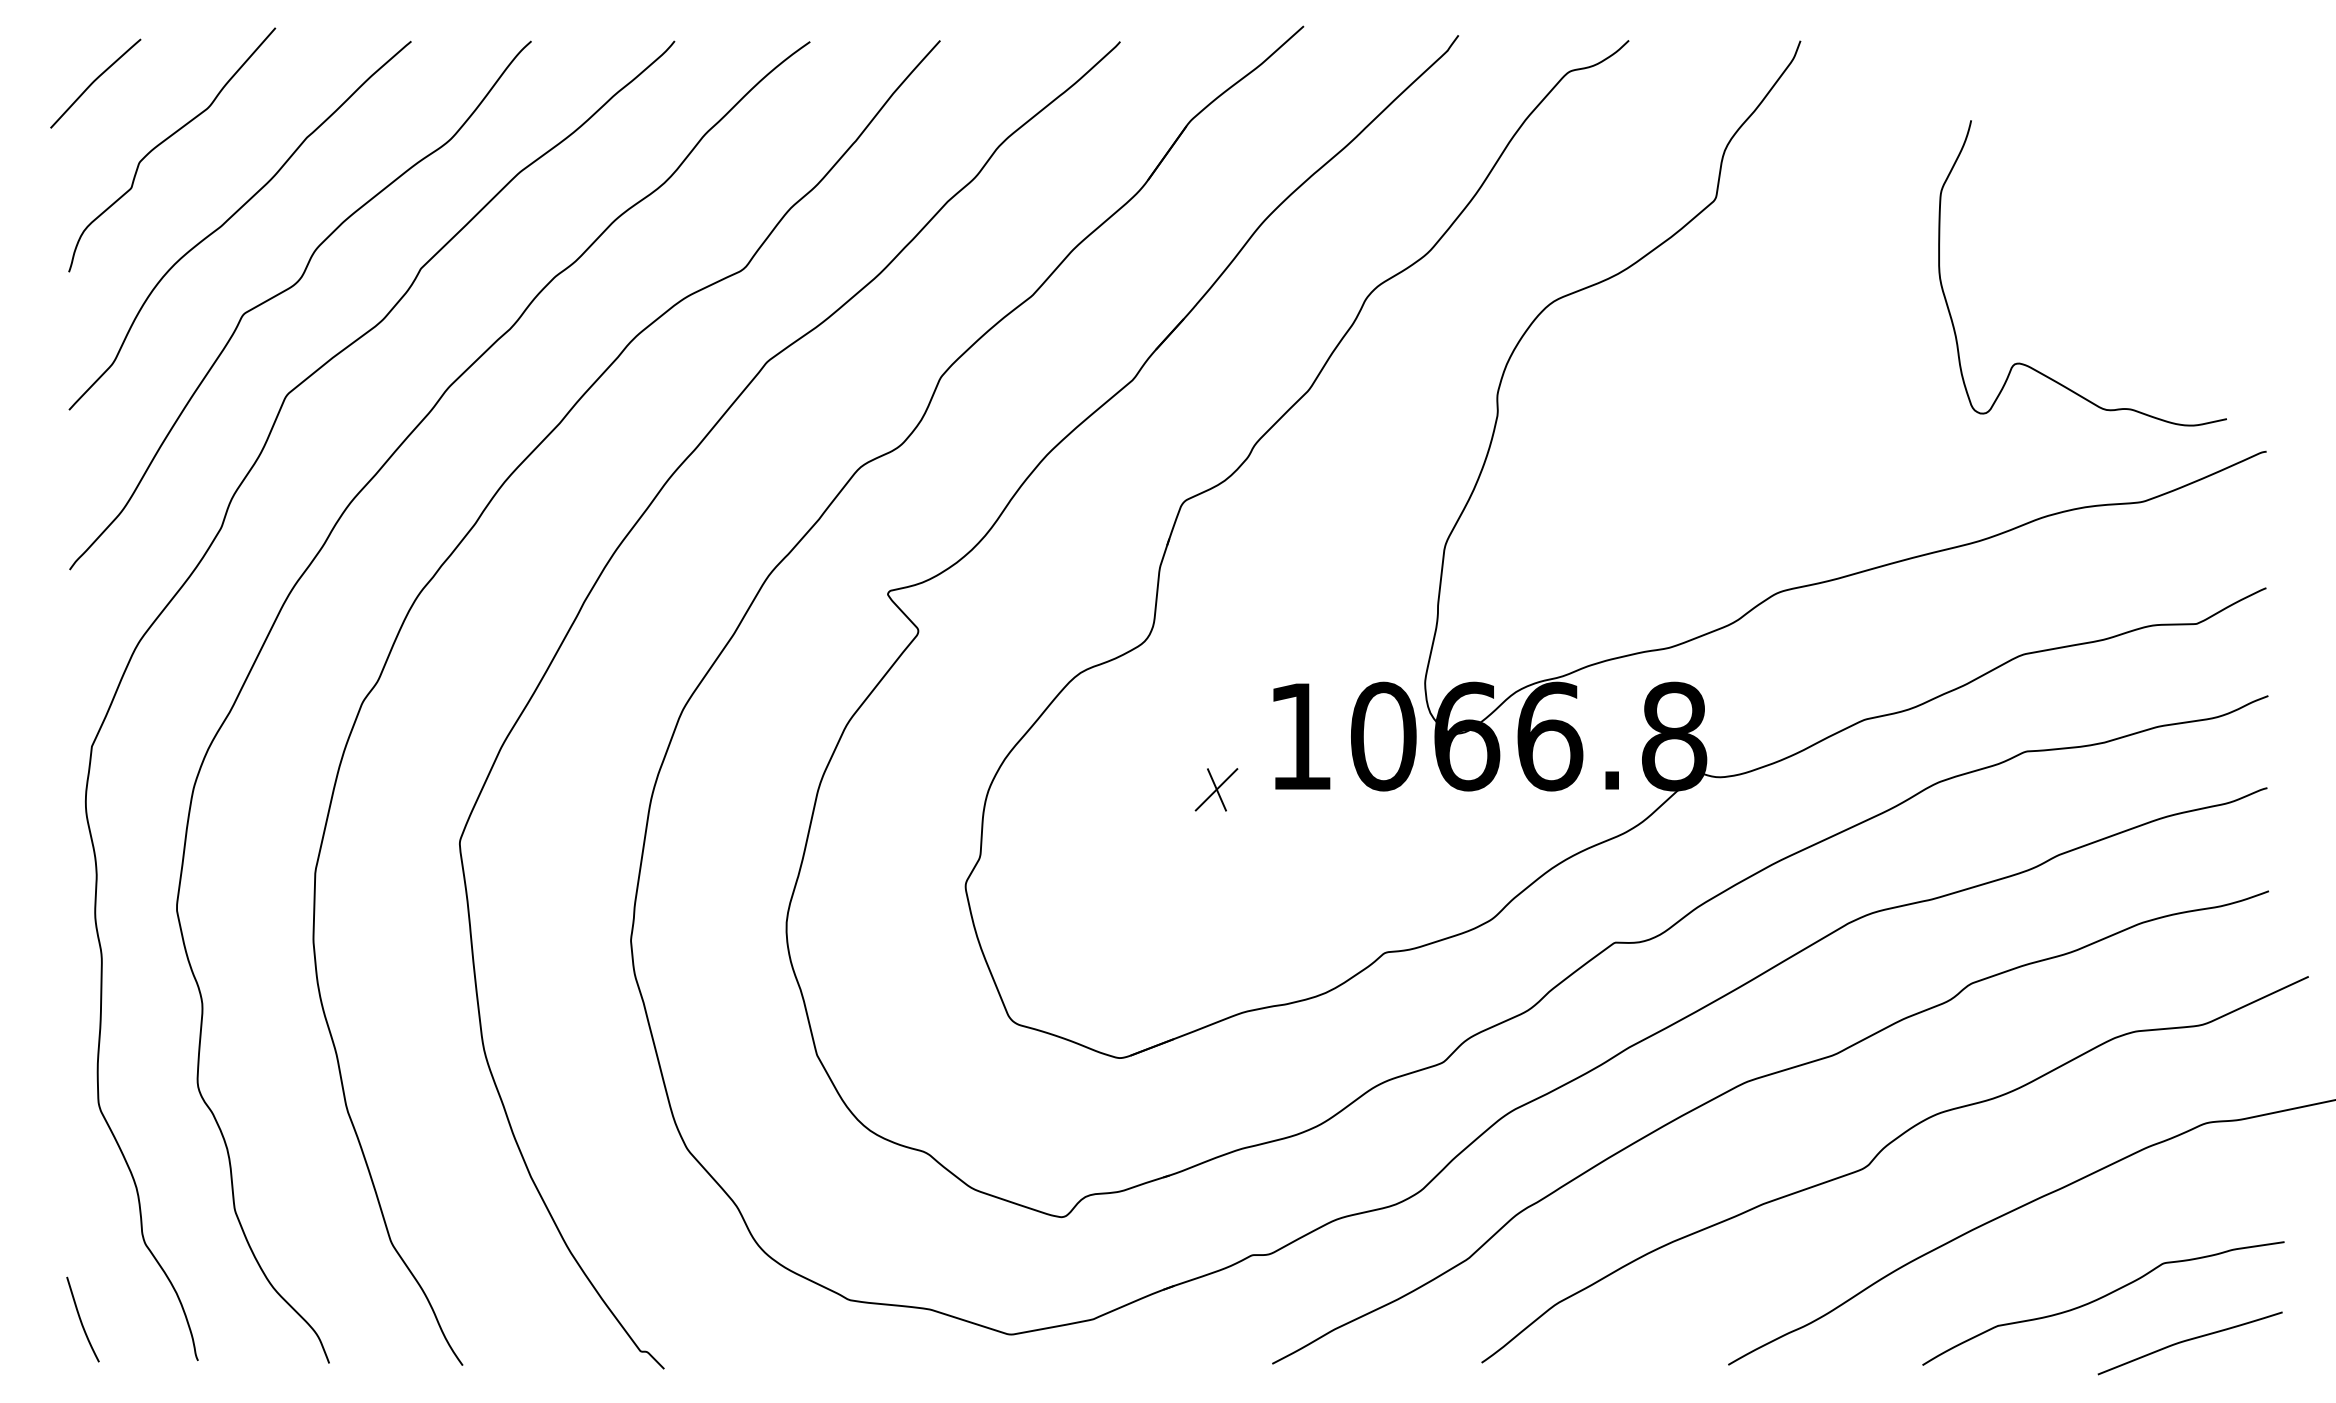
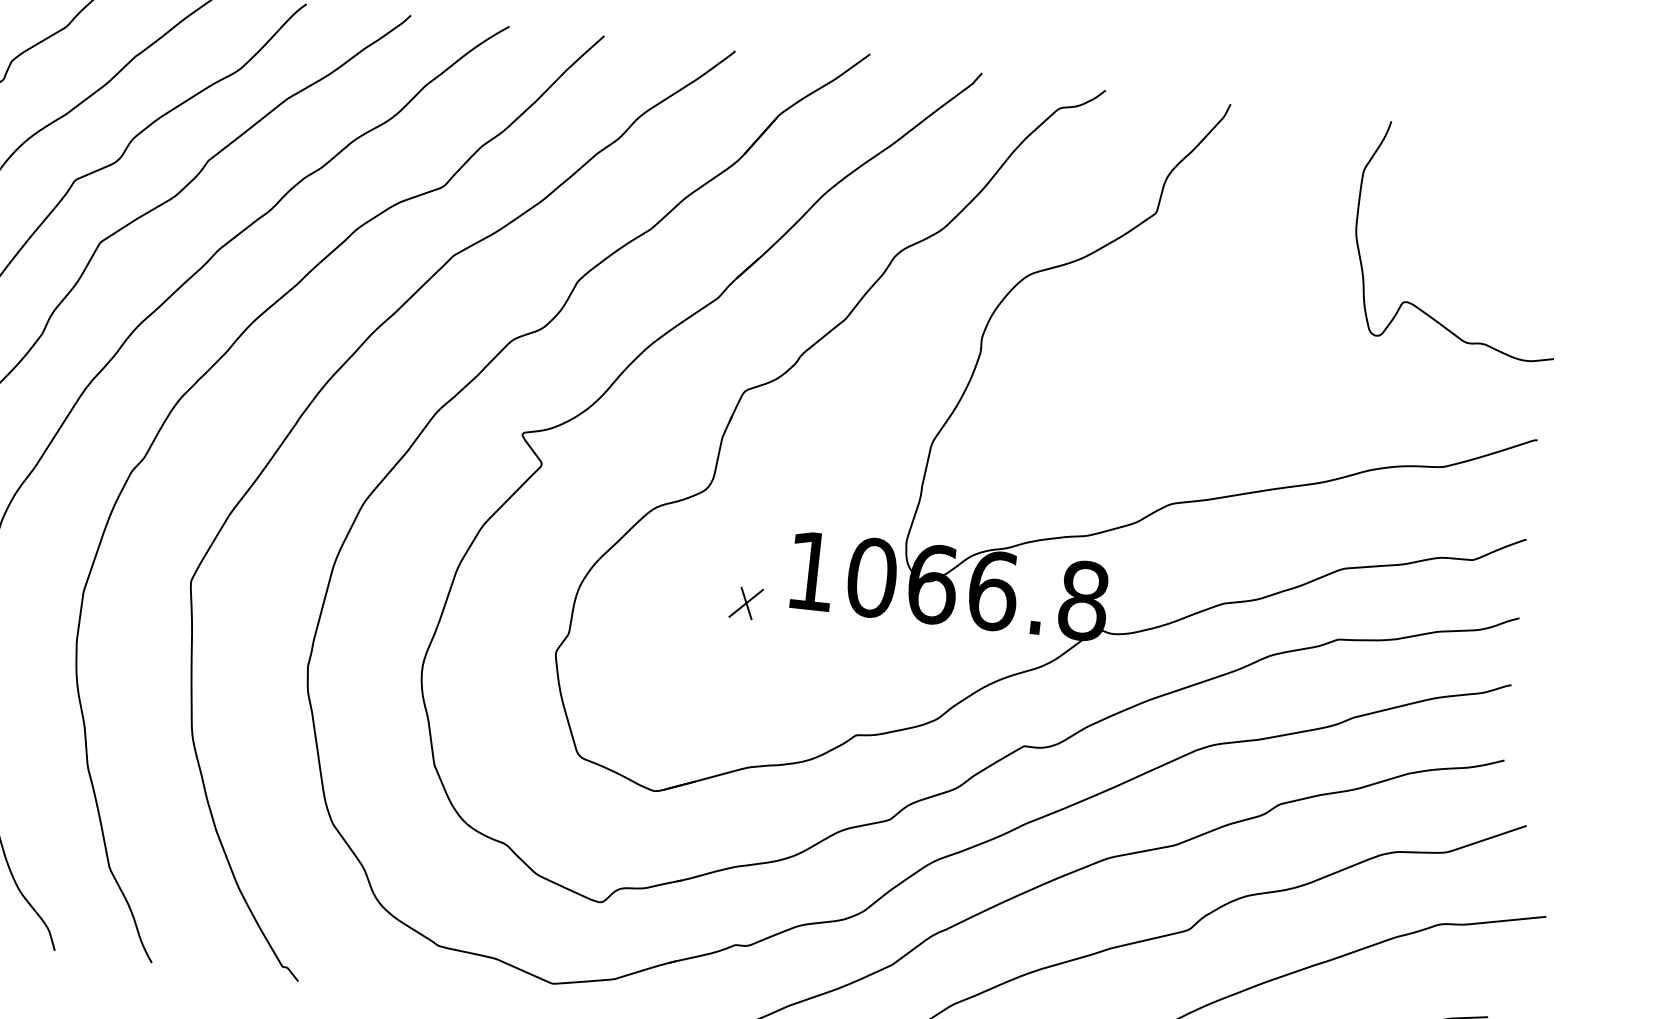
curve: (2034, 368) -> (1417, 307), moved

